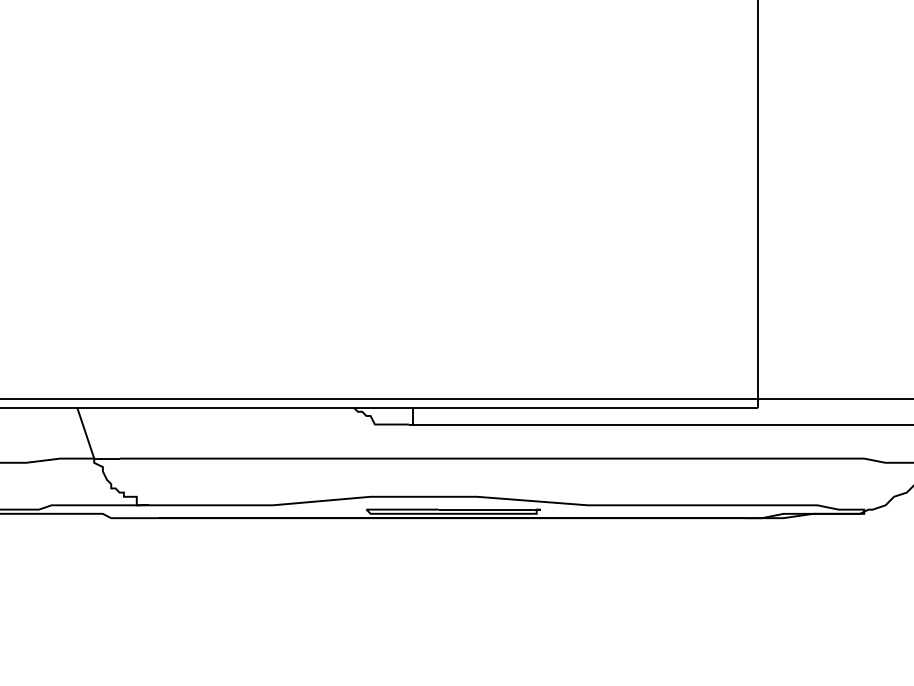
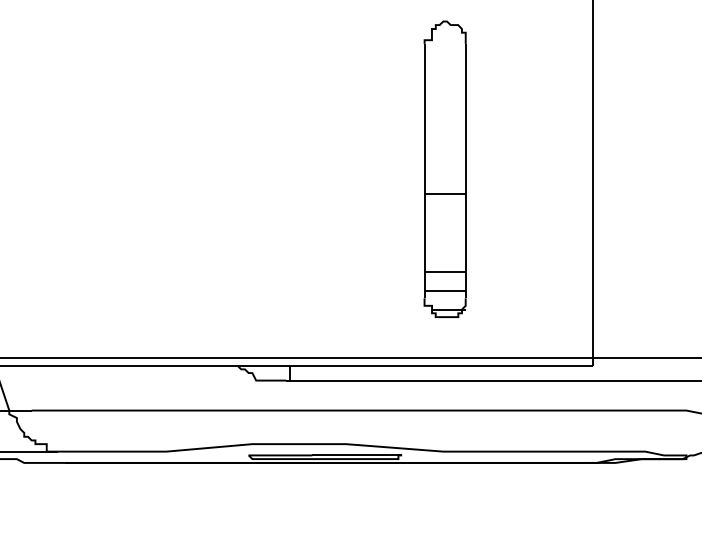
part: (589, 184) -> (444, 169), added

